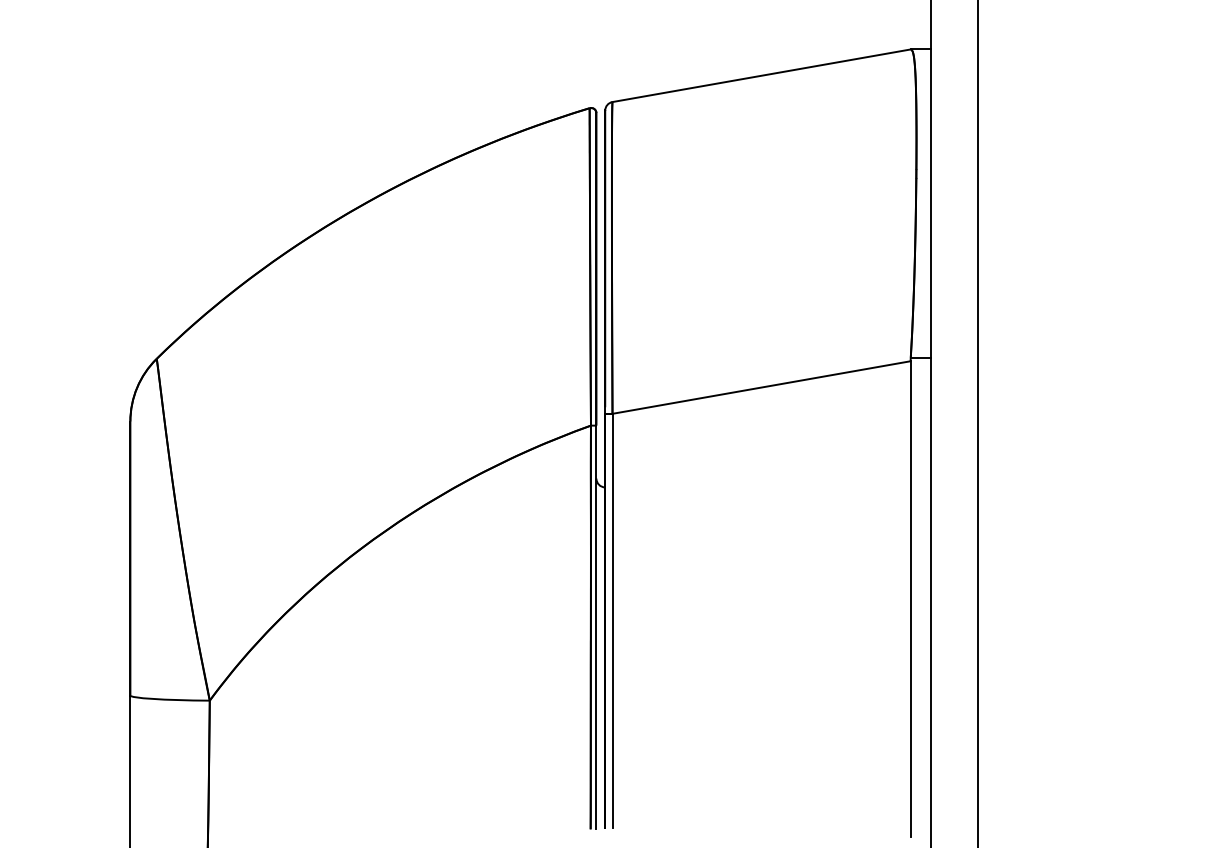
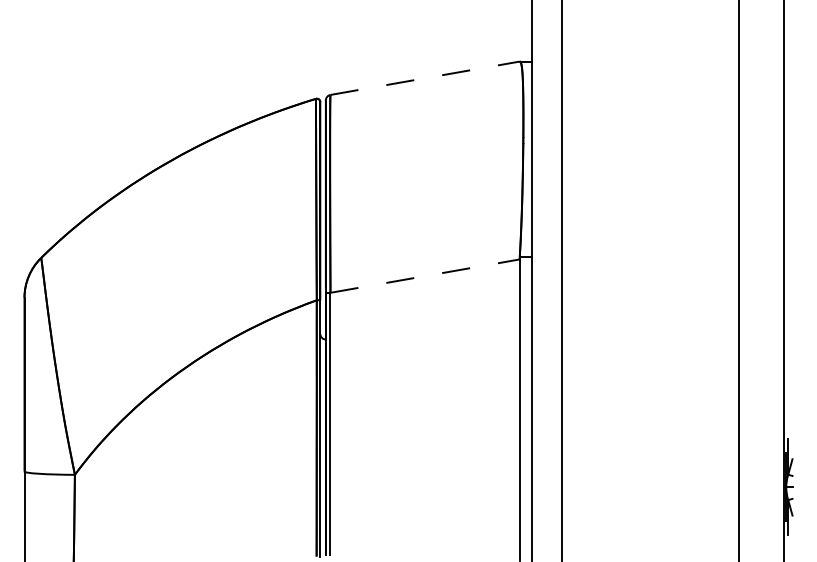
line: (762, 76) -> (425, 78), solid -> dashed
line: (762, 388) -> (425, 276), solid -> dashed

